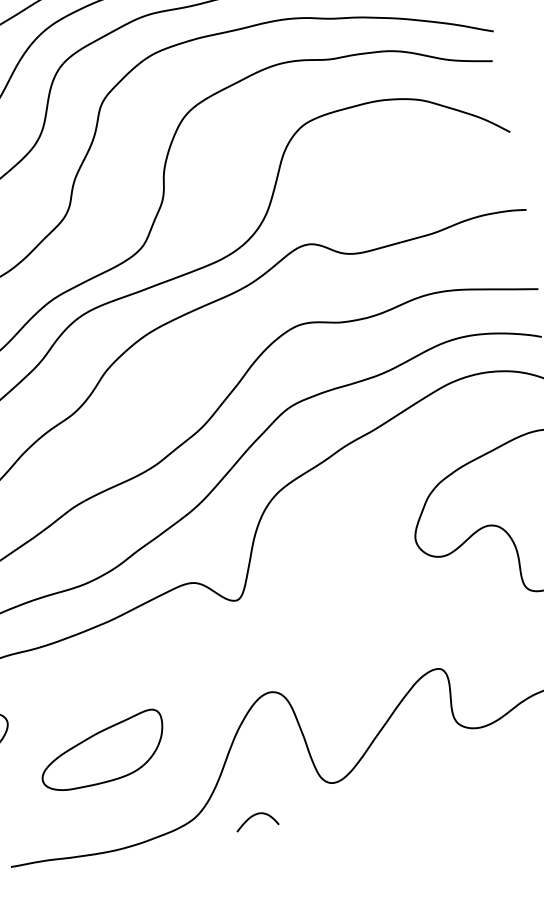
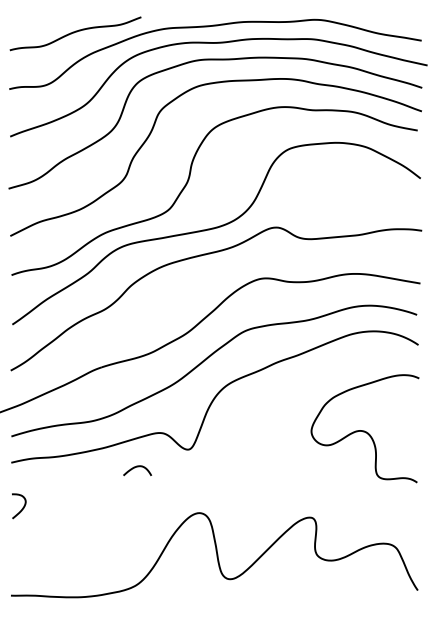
part: (101, 751) -> (83, 531), removed
curve: (255, 816) -> (137, 467), moved

